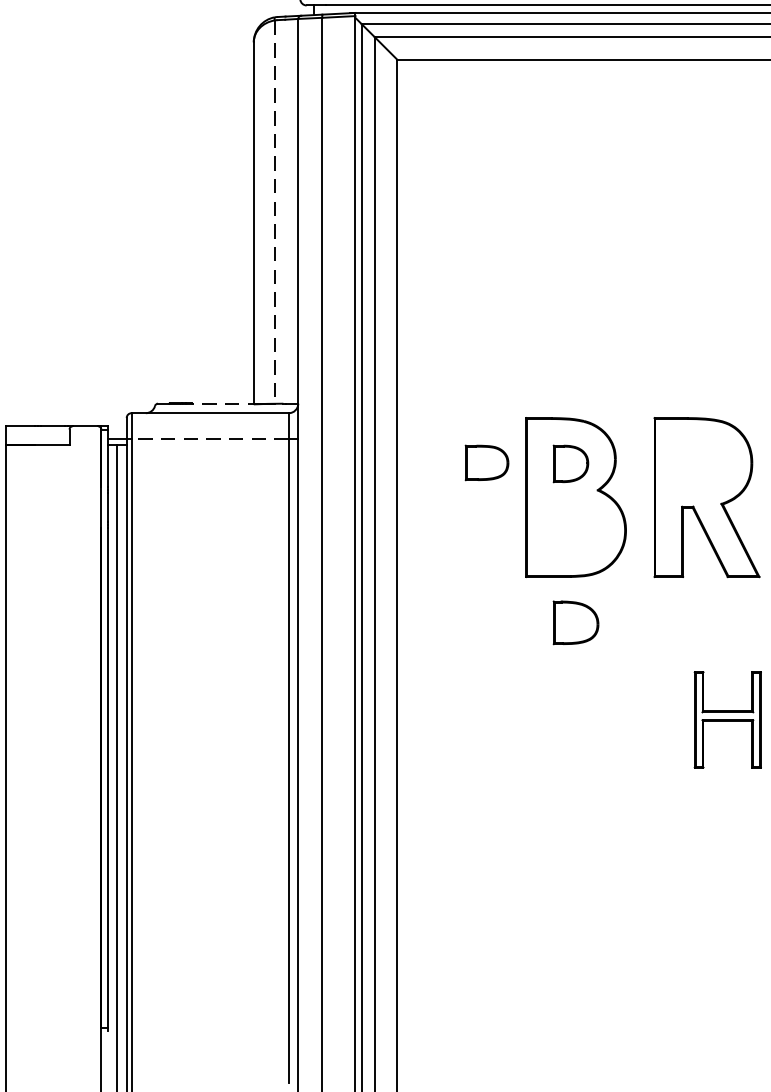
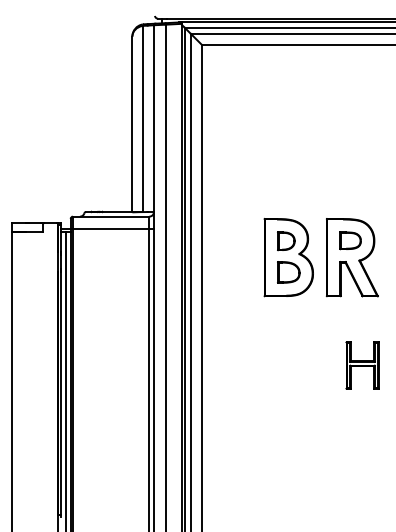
line: (274, 213) -> (142, 119), dashed -> solid
line: (216, 404) -> (114, 212), dashed -> solid
line: (208, 437) -> (110, 228), dashed -> solid
part: (486, 462) -> (350, 240), moved
part: (575, 622) -> (288, 272), moved

